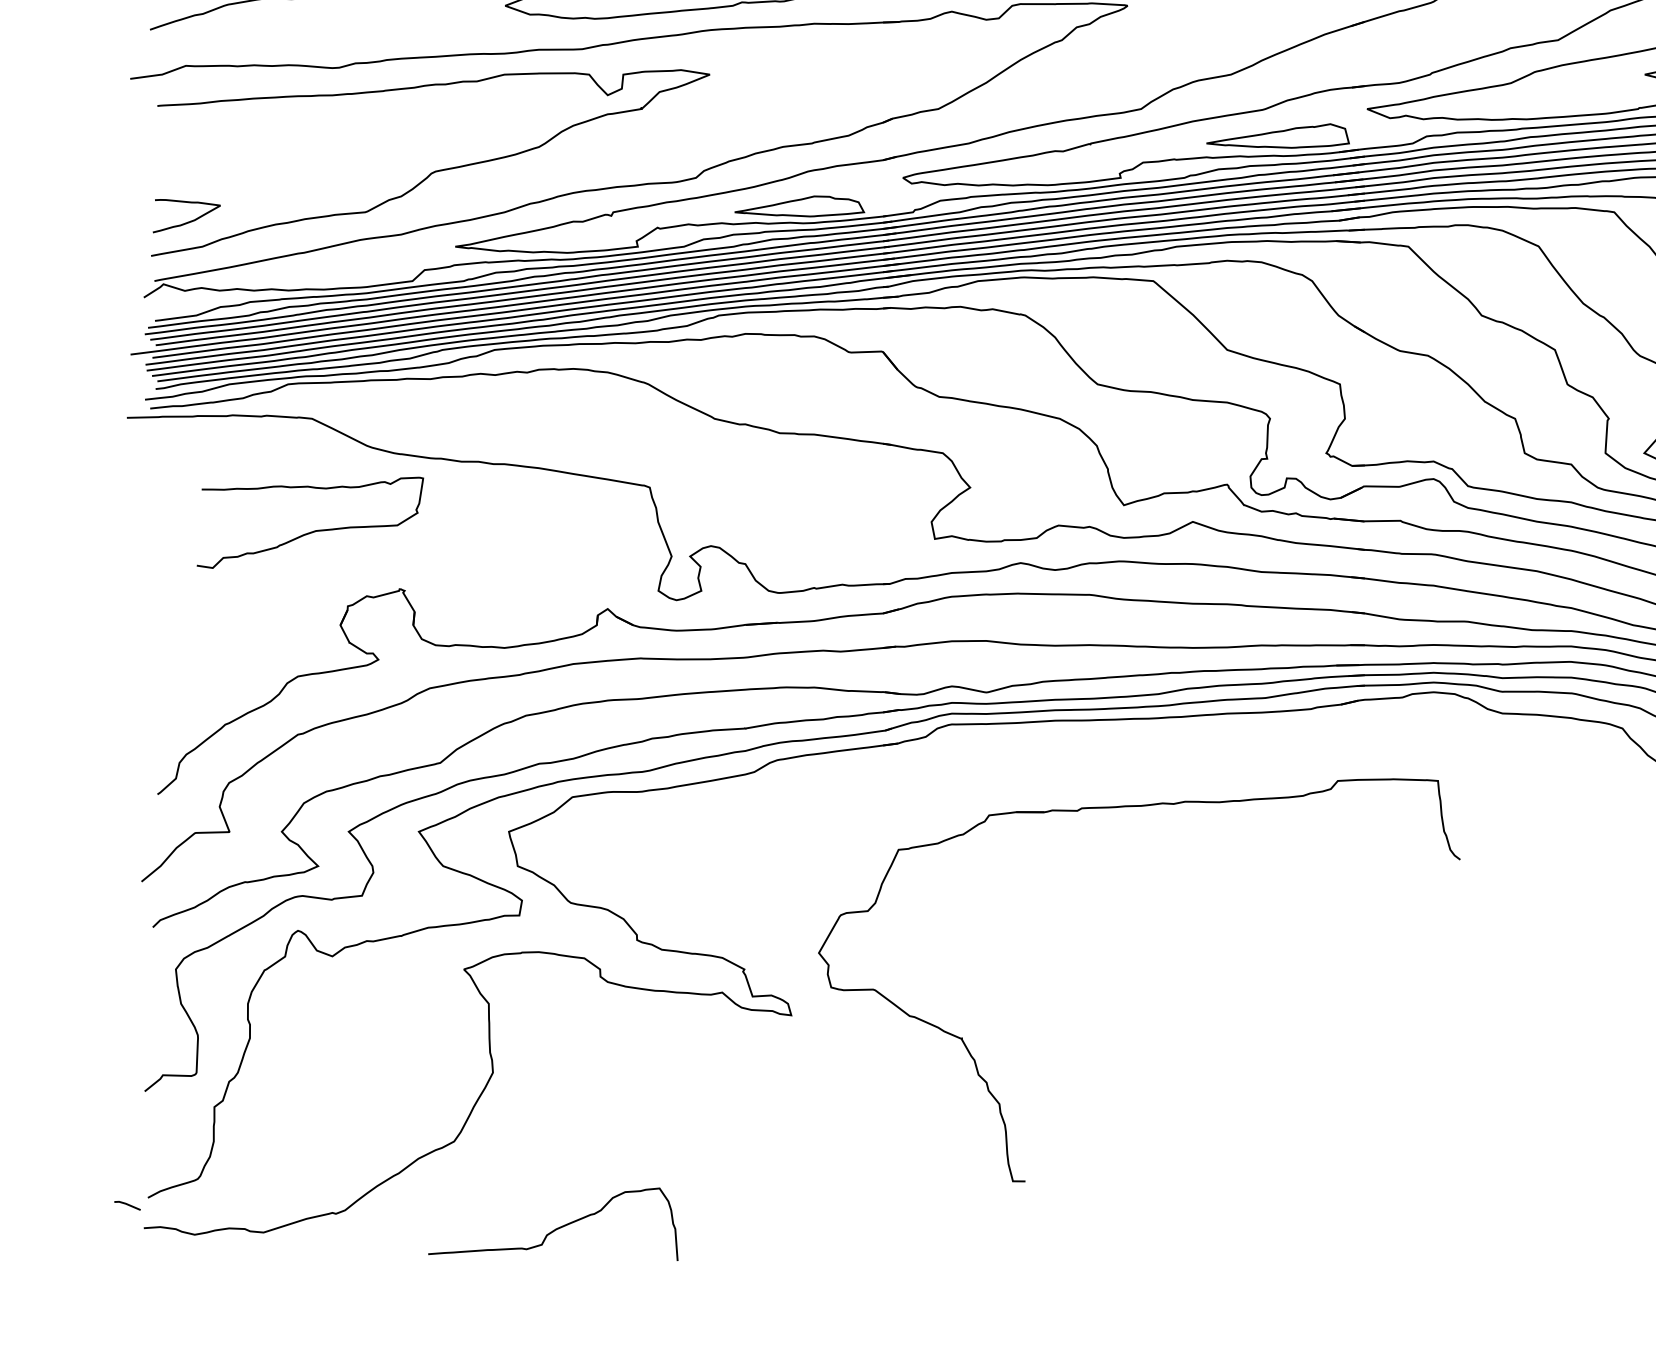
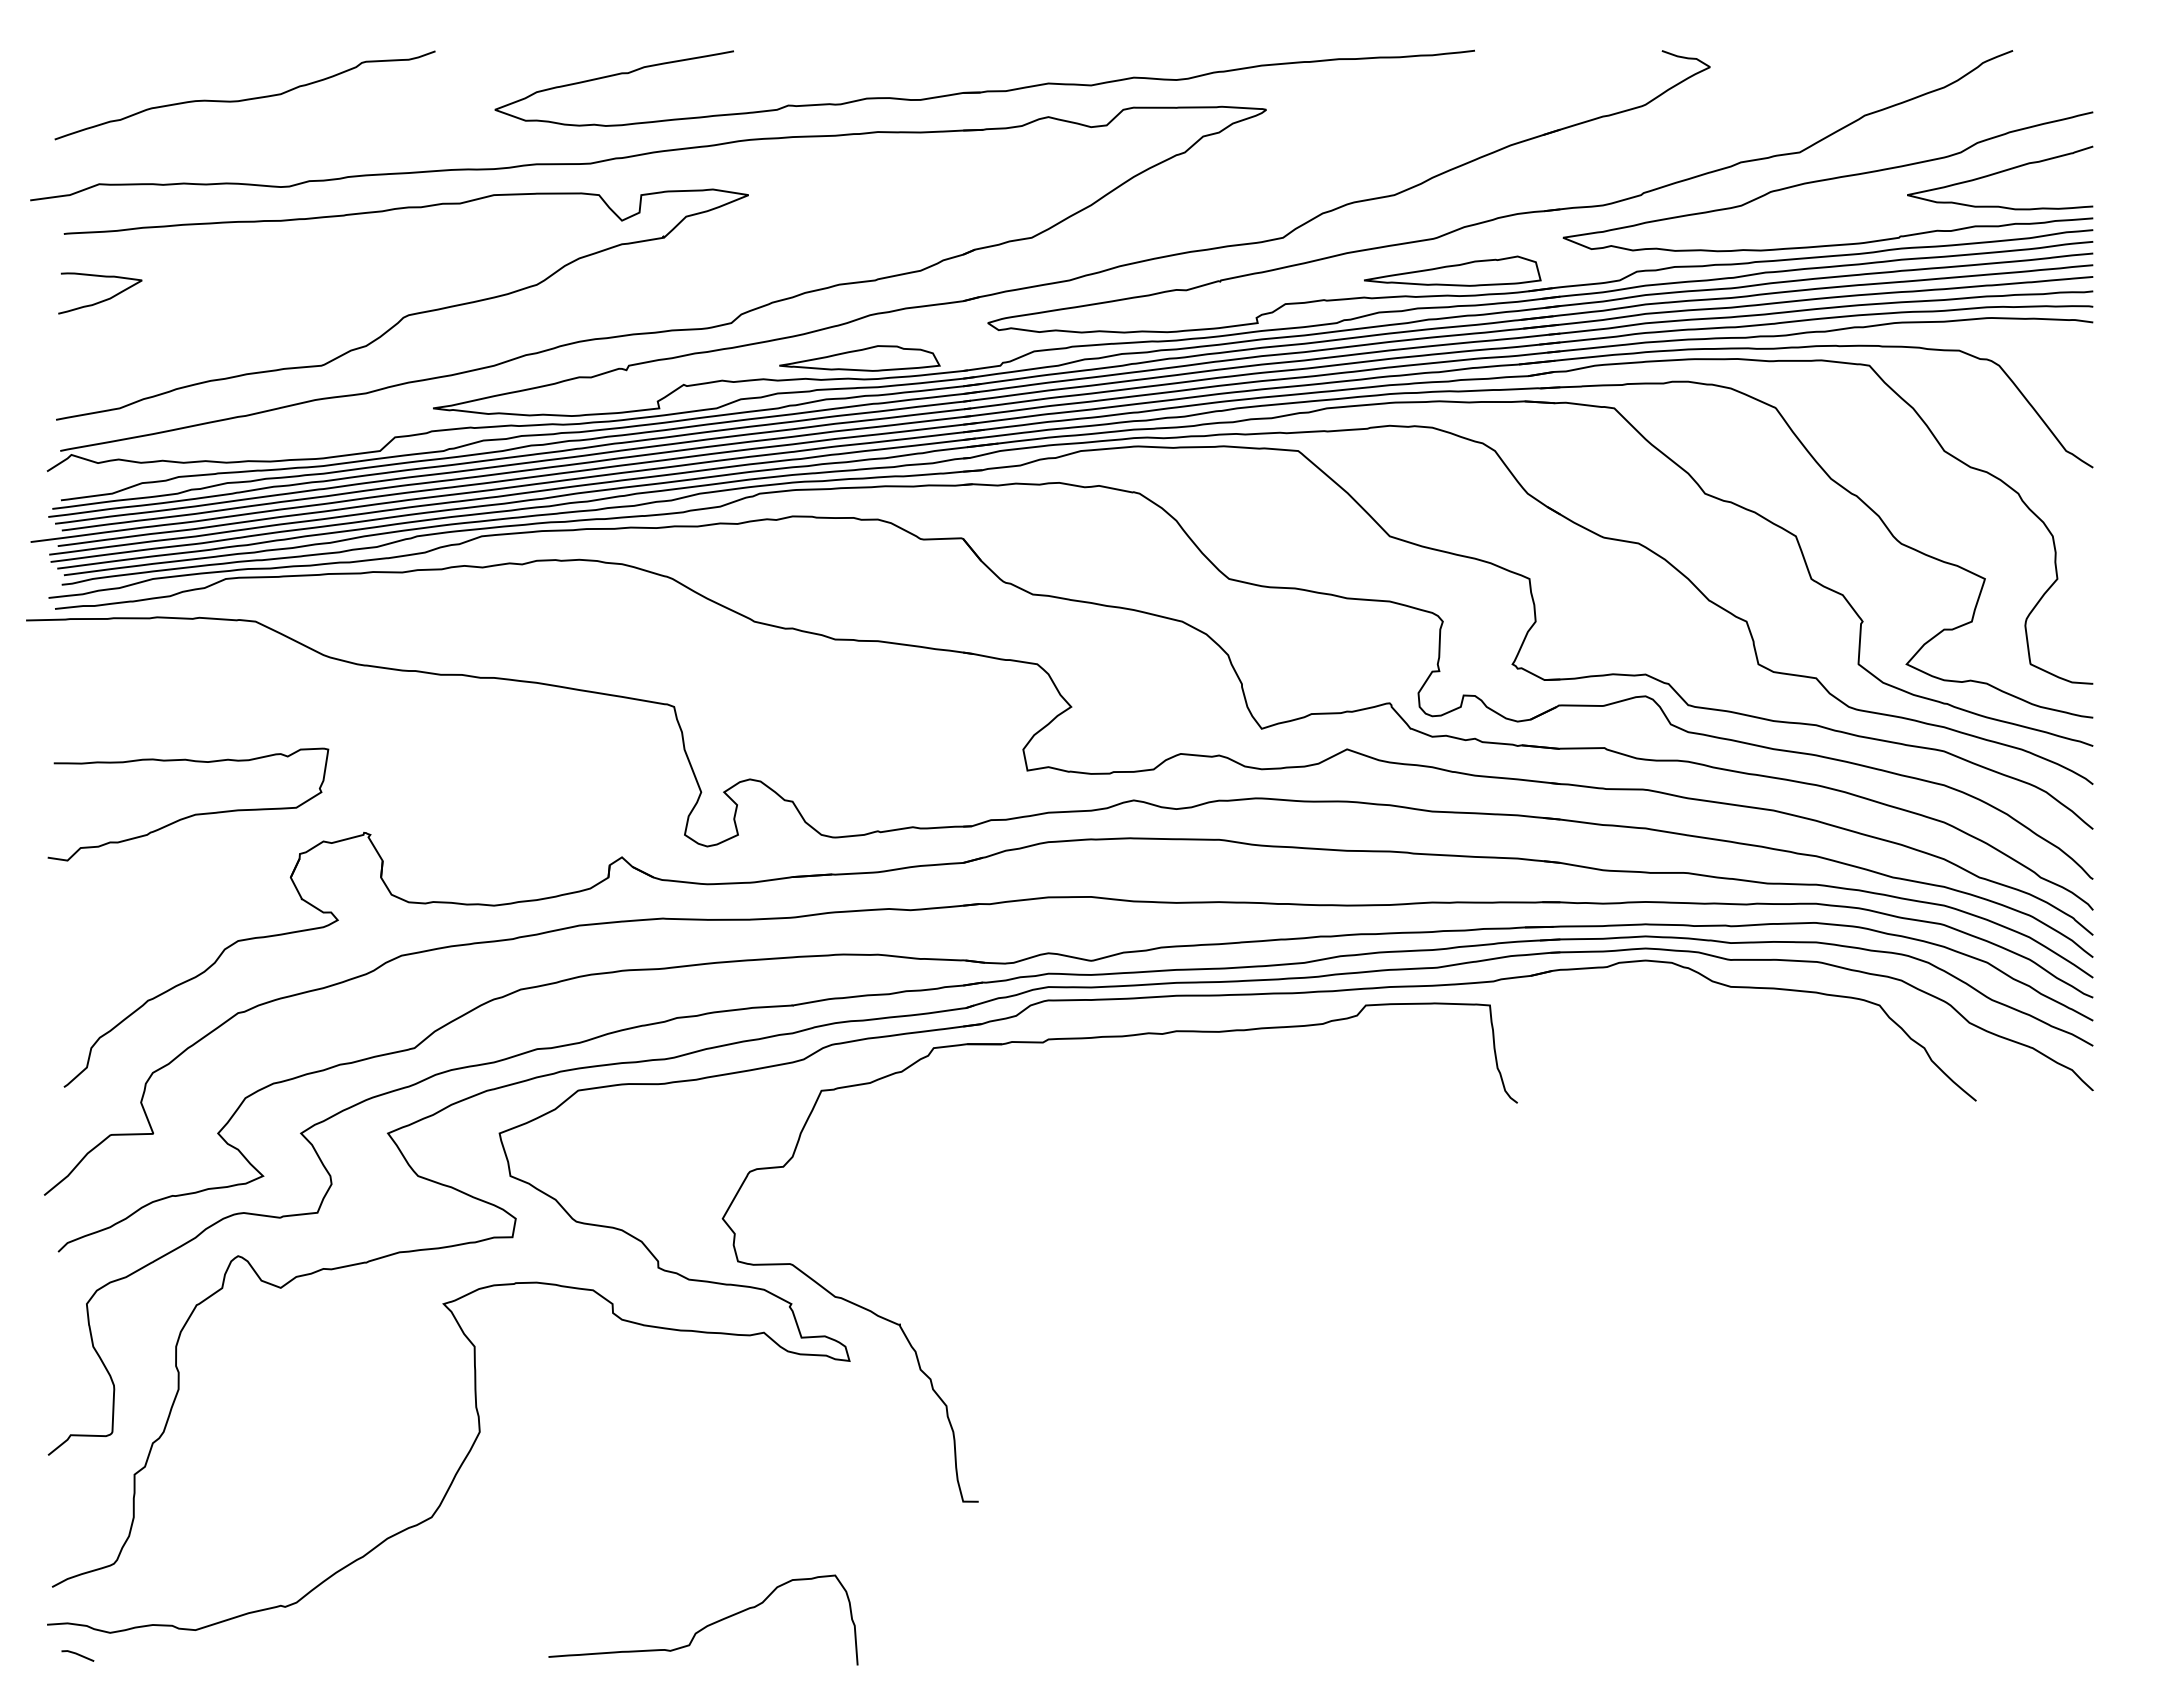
curve: (187, 221) -> (101, 300), moved
curve: (313, 530) -> (192, 814), moved
part: (1139, 806) -> (1119, 1037), moved
line: (127, 1205) -> (77, 1655), moved
curve: (555, 1228) -> (706, 1625), moved

